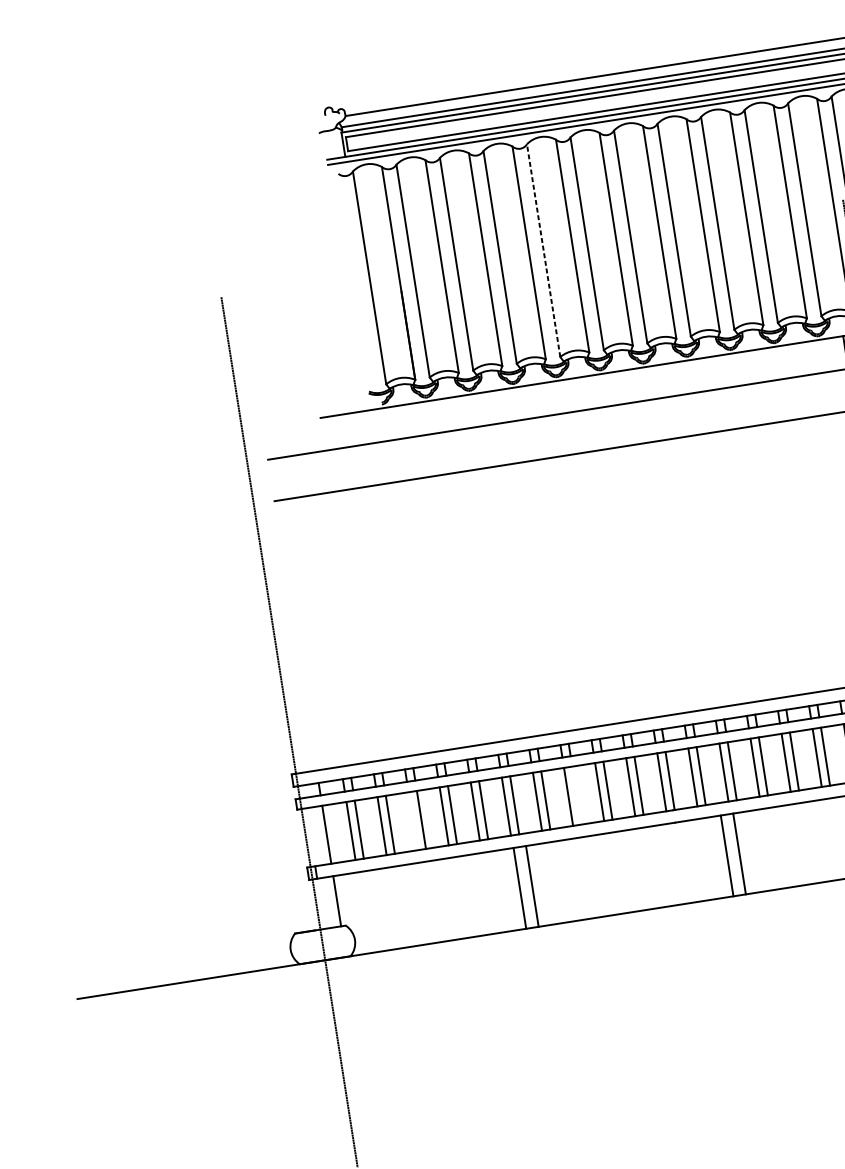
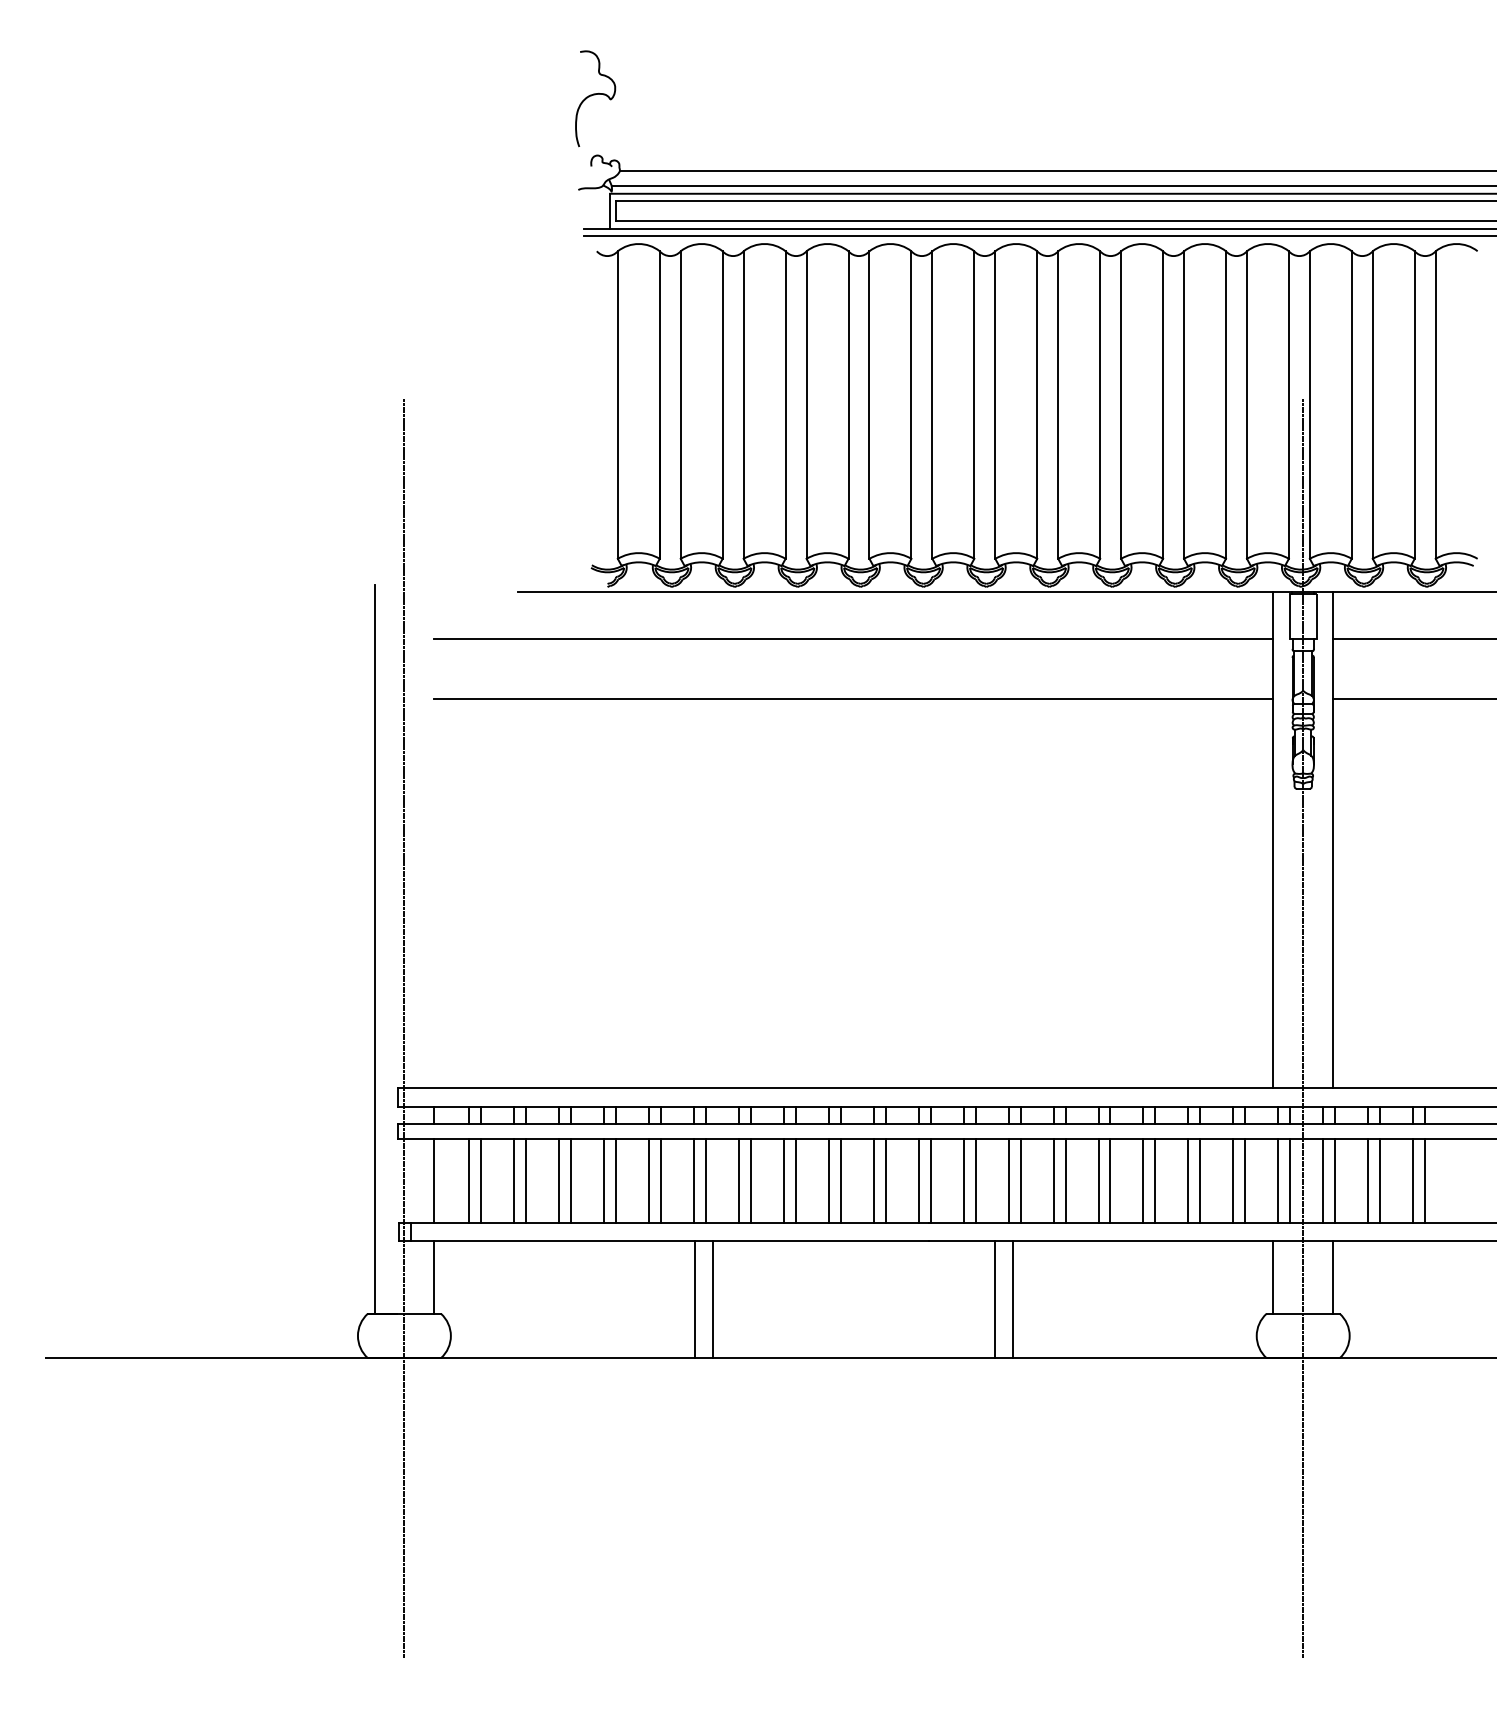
curve: (320, 66) -> (595, 95), added
line: (543, 250) -> (869, 405), dashed -> solid
line: (260, 680) -> (374, 949), added
line: (576, 795) -> (795, 1181), added
line: (413, 821) -> (559, 1181), added

